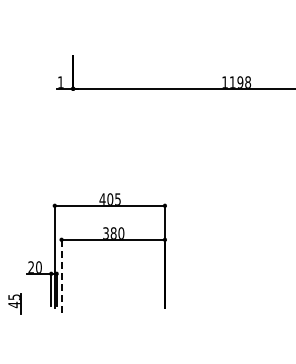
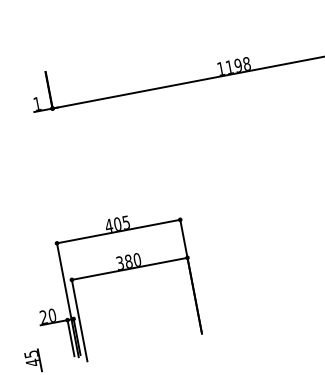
line: (61, 276) -> (79, 320), dashed -> solid

